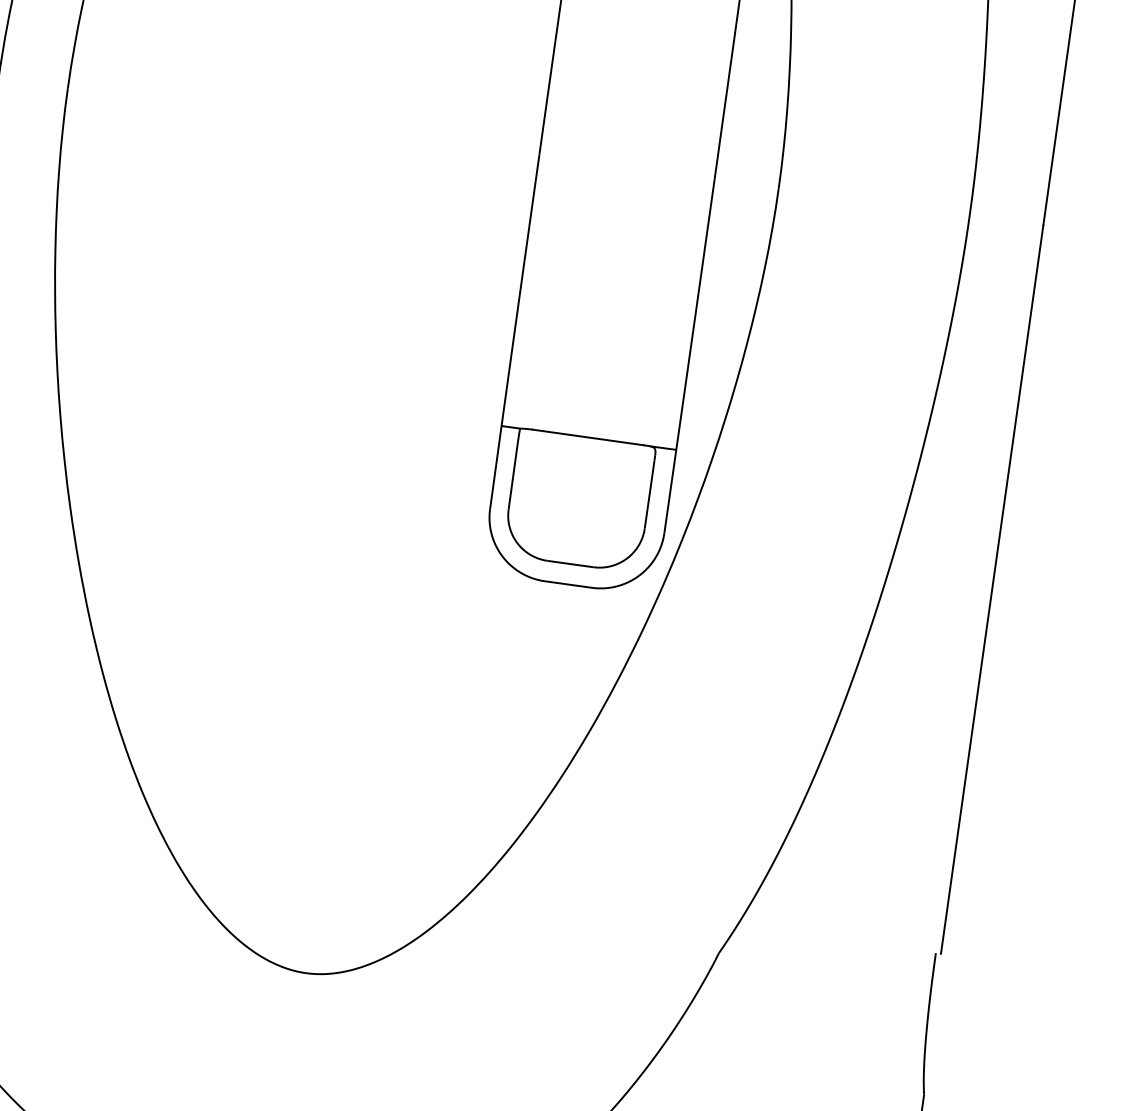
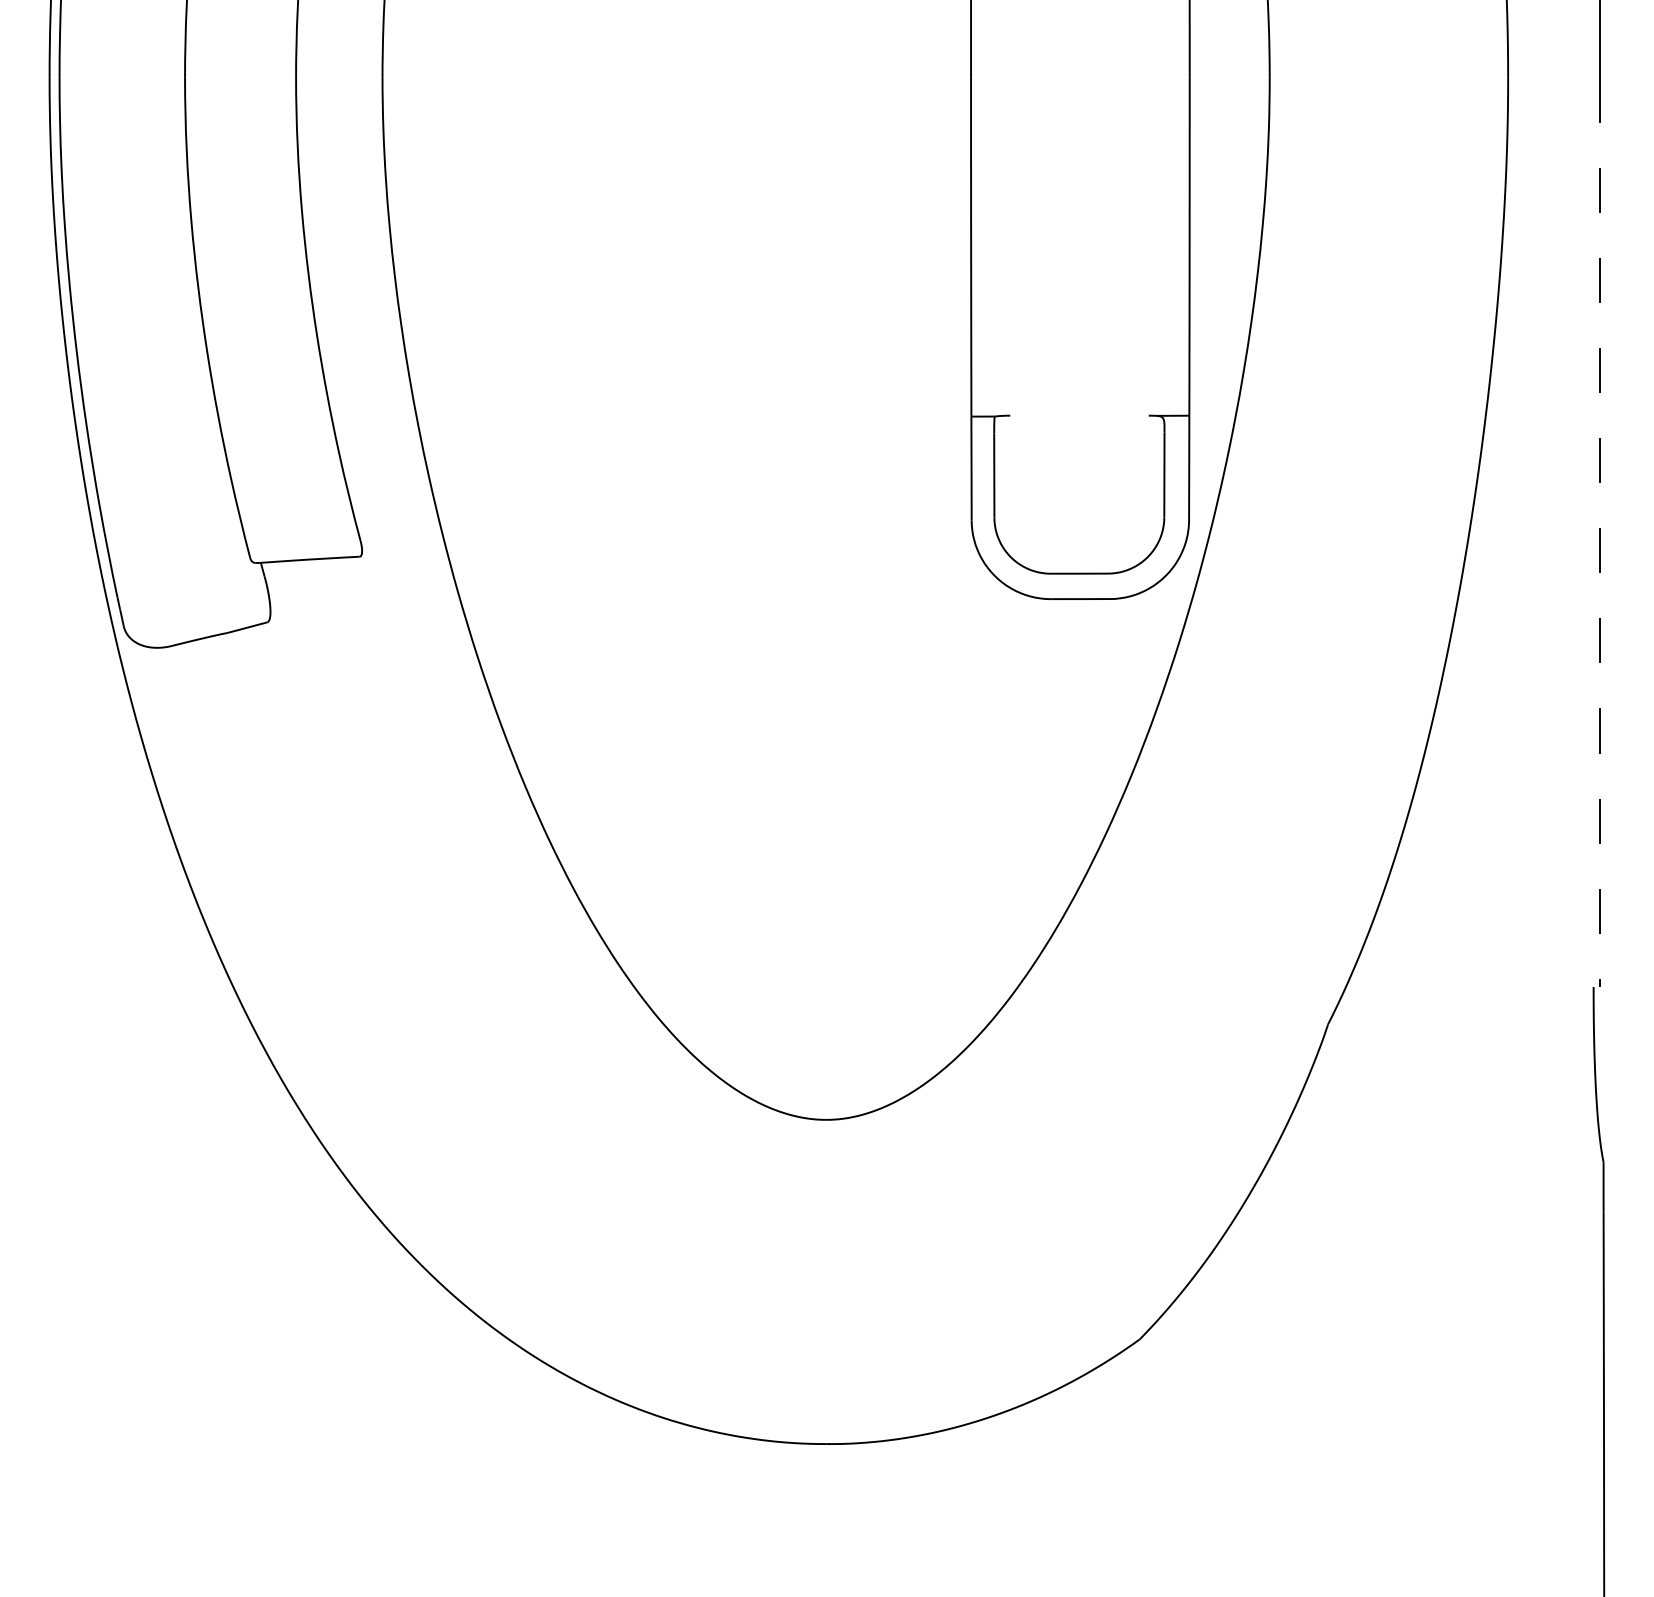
line: (588, 437) -> (1079, 415), removed
line: (991, 589) -> (1599, 532), solid -> dashed

